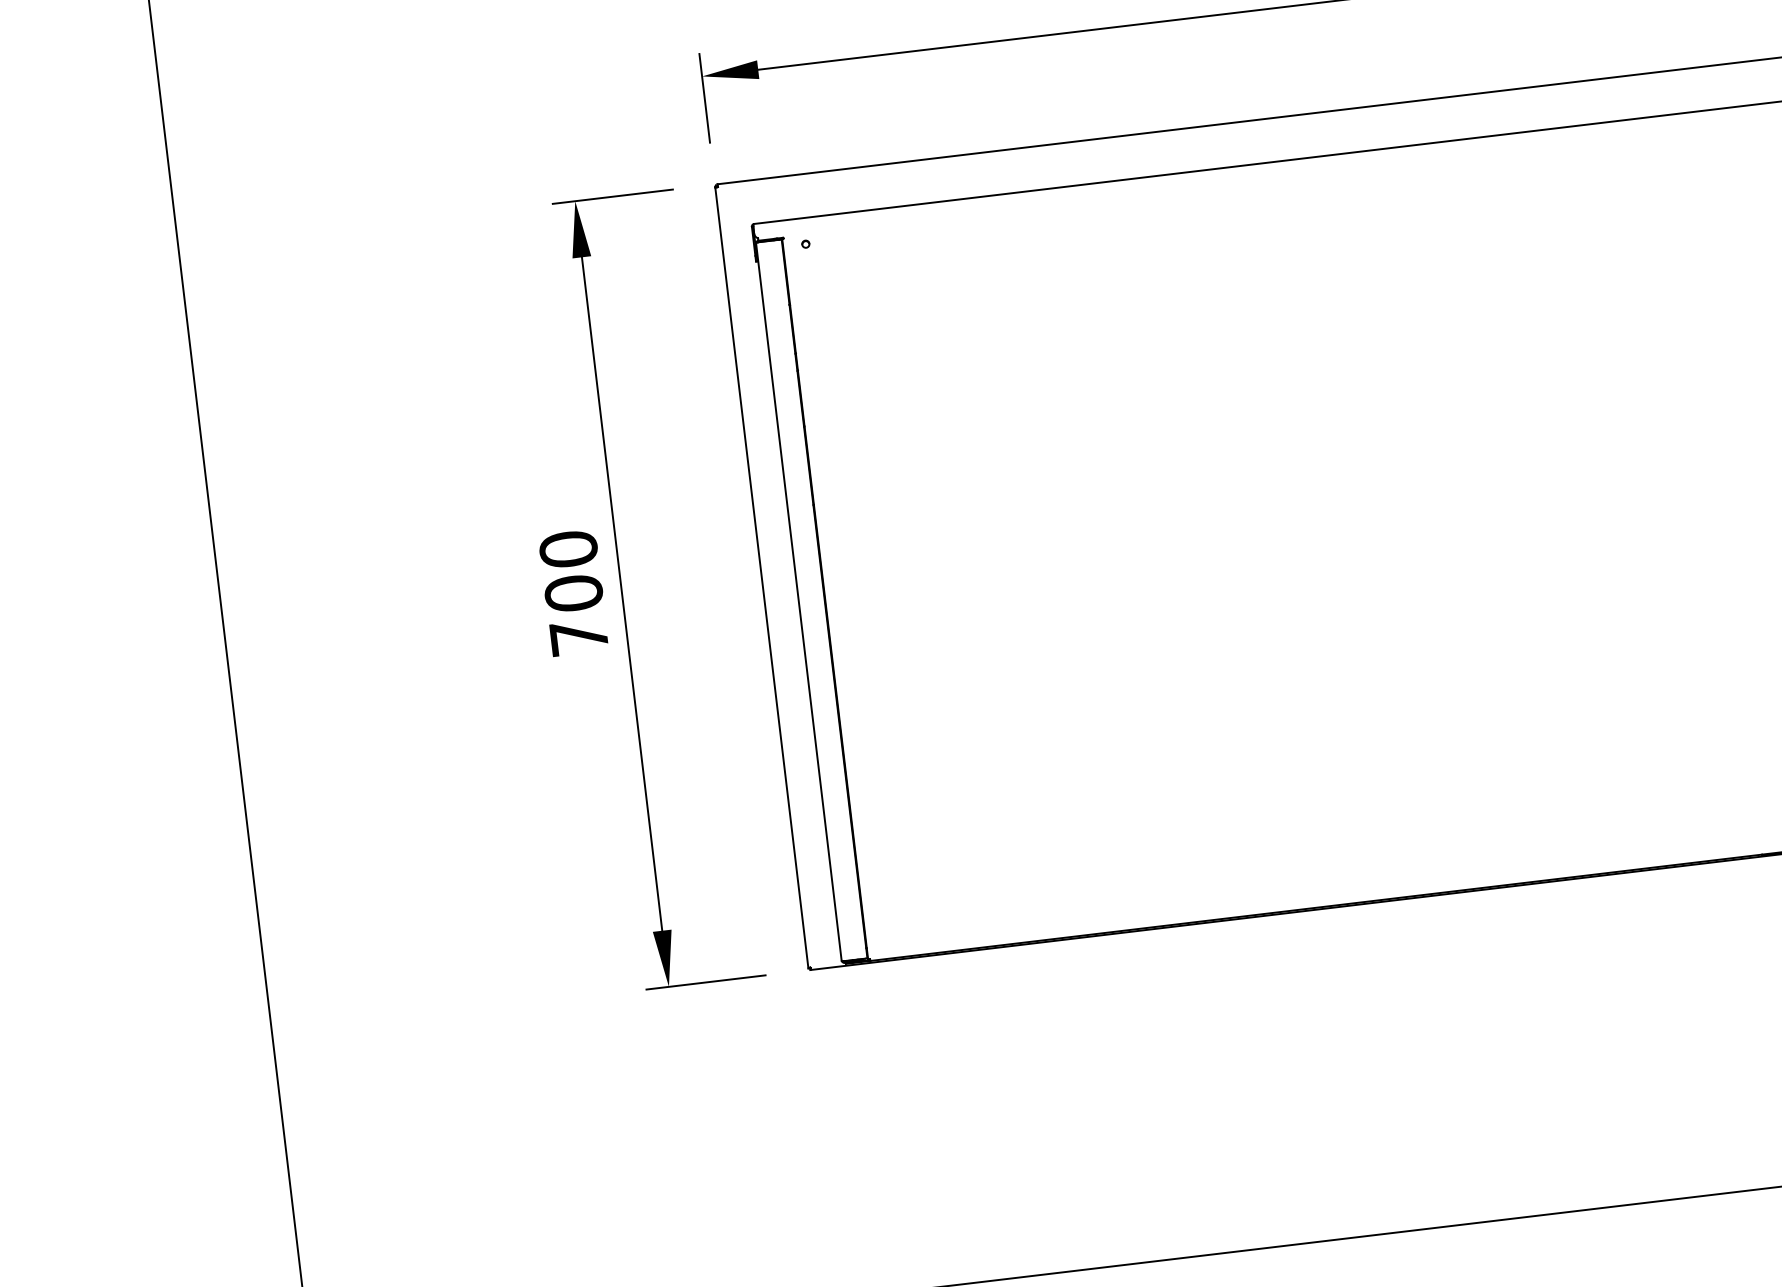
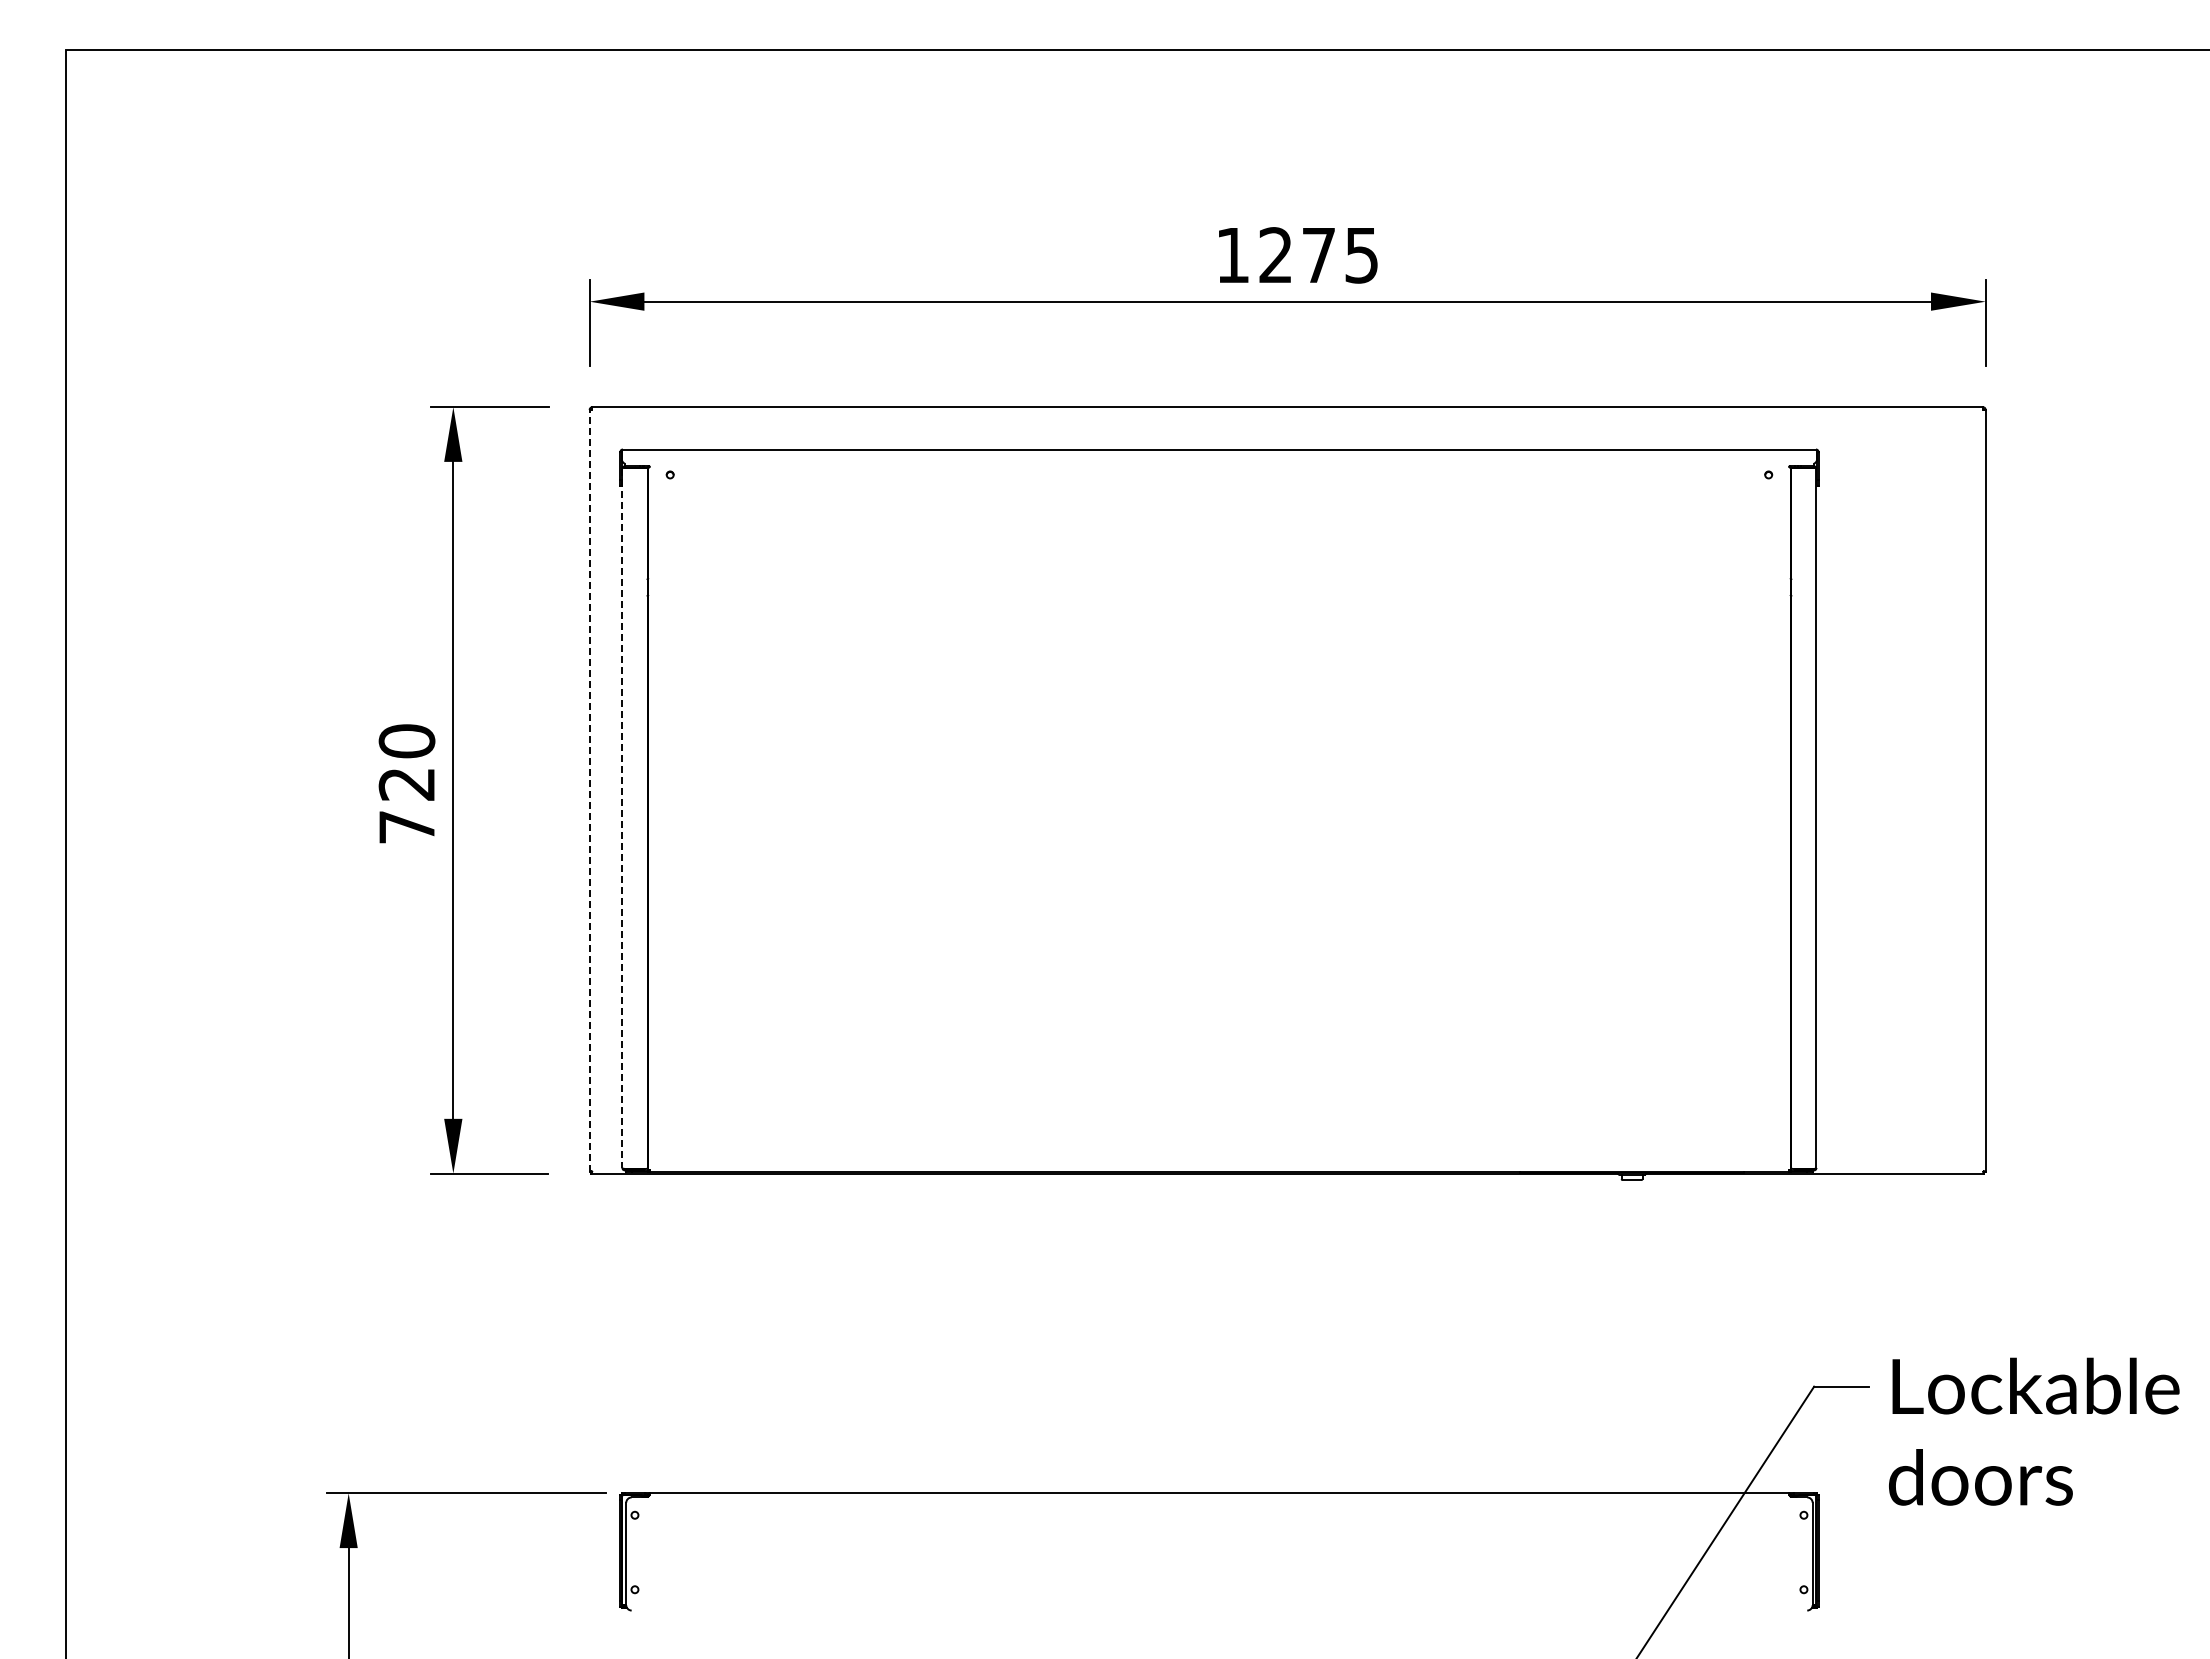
line: (761, 577) -> (589, 790), solid -> dashed
text: (573, 593) -> (406, 784), 700 -> 720
line: (798, 602) -> (622, 818), solid -> dashed

